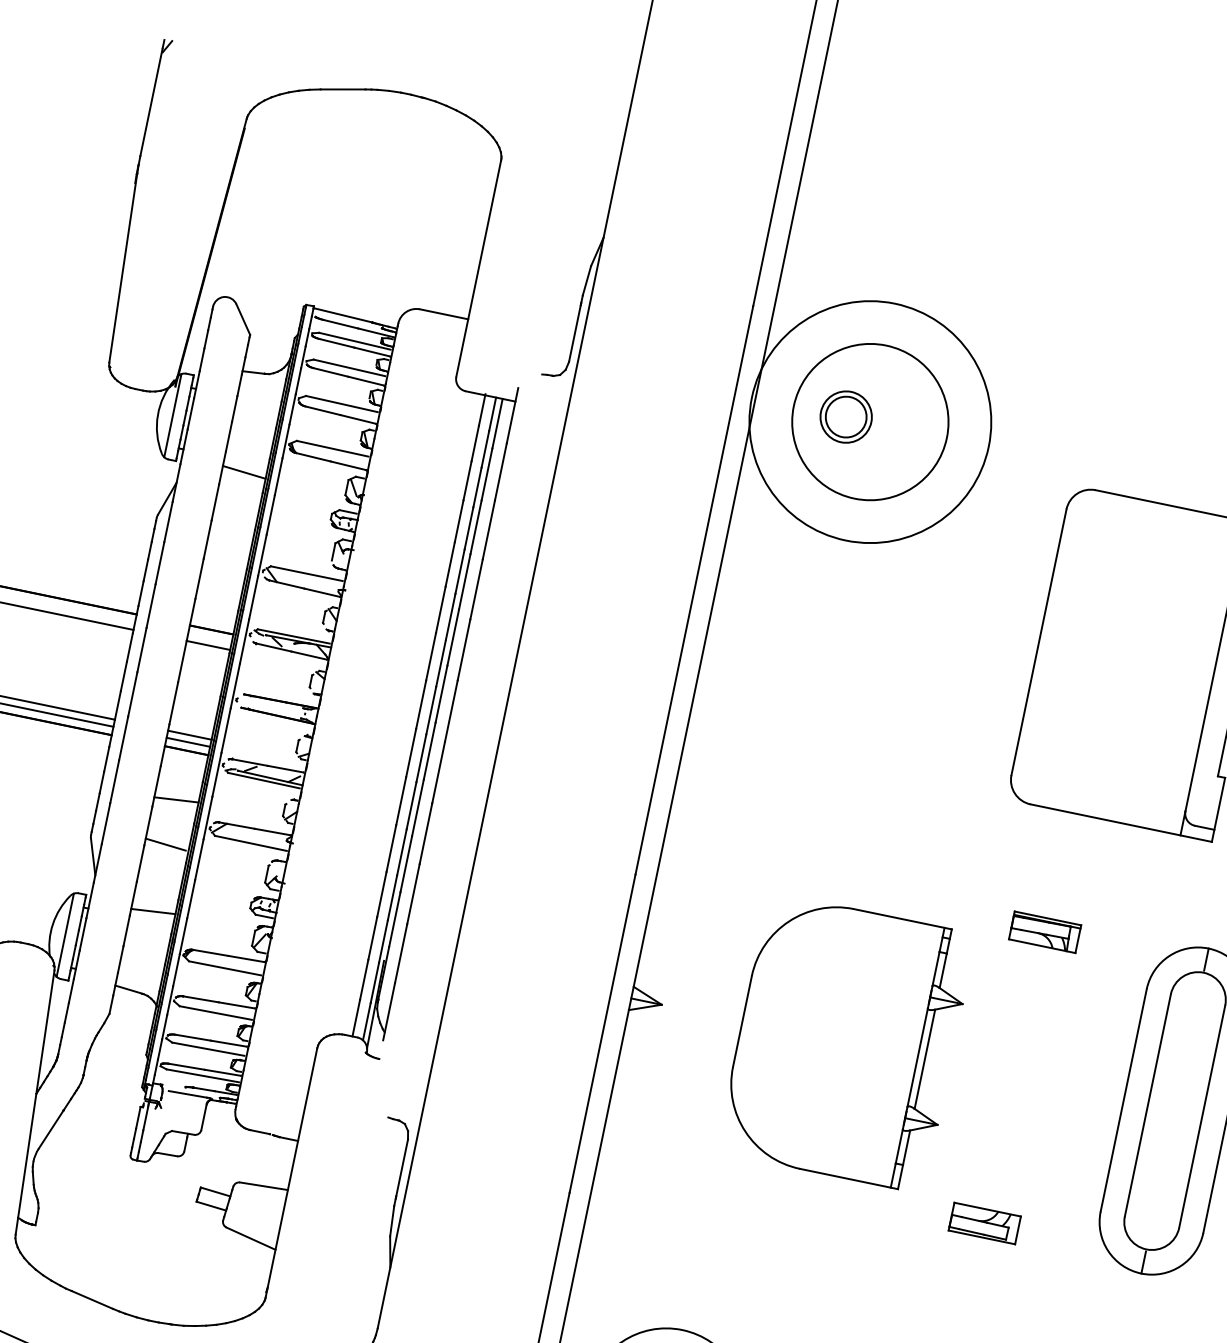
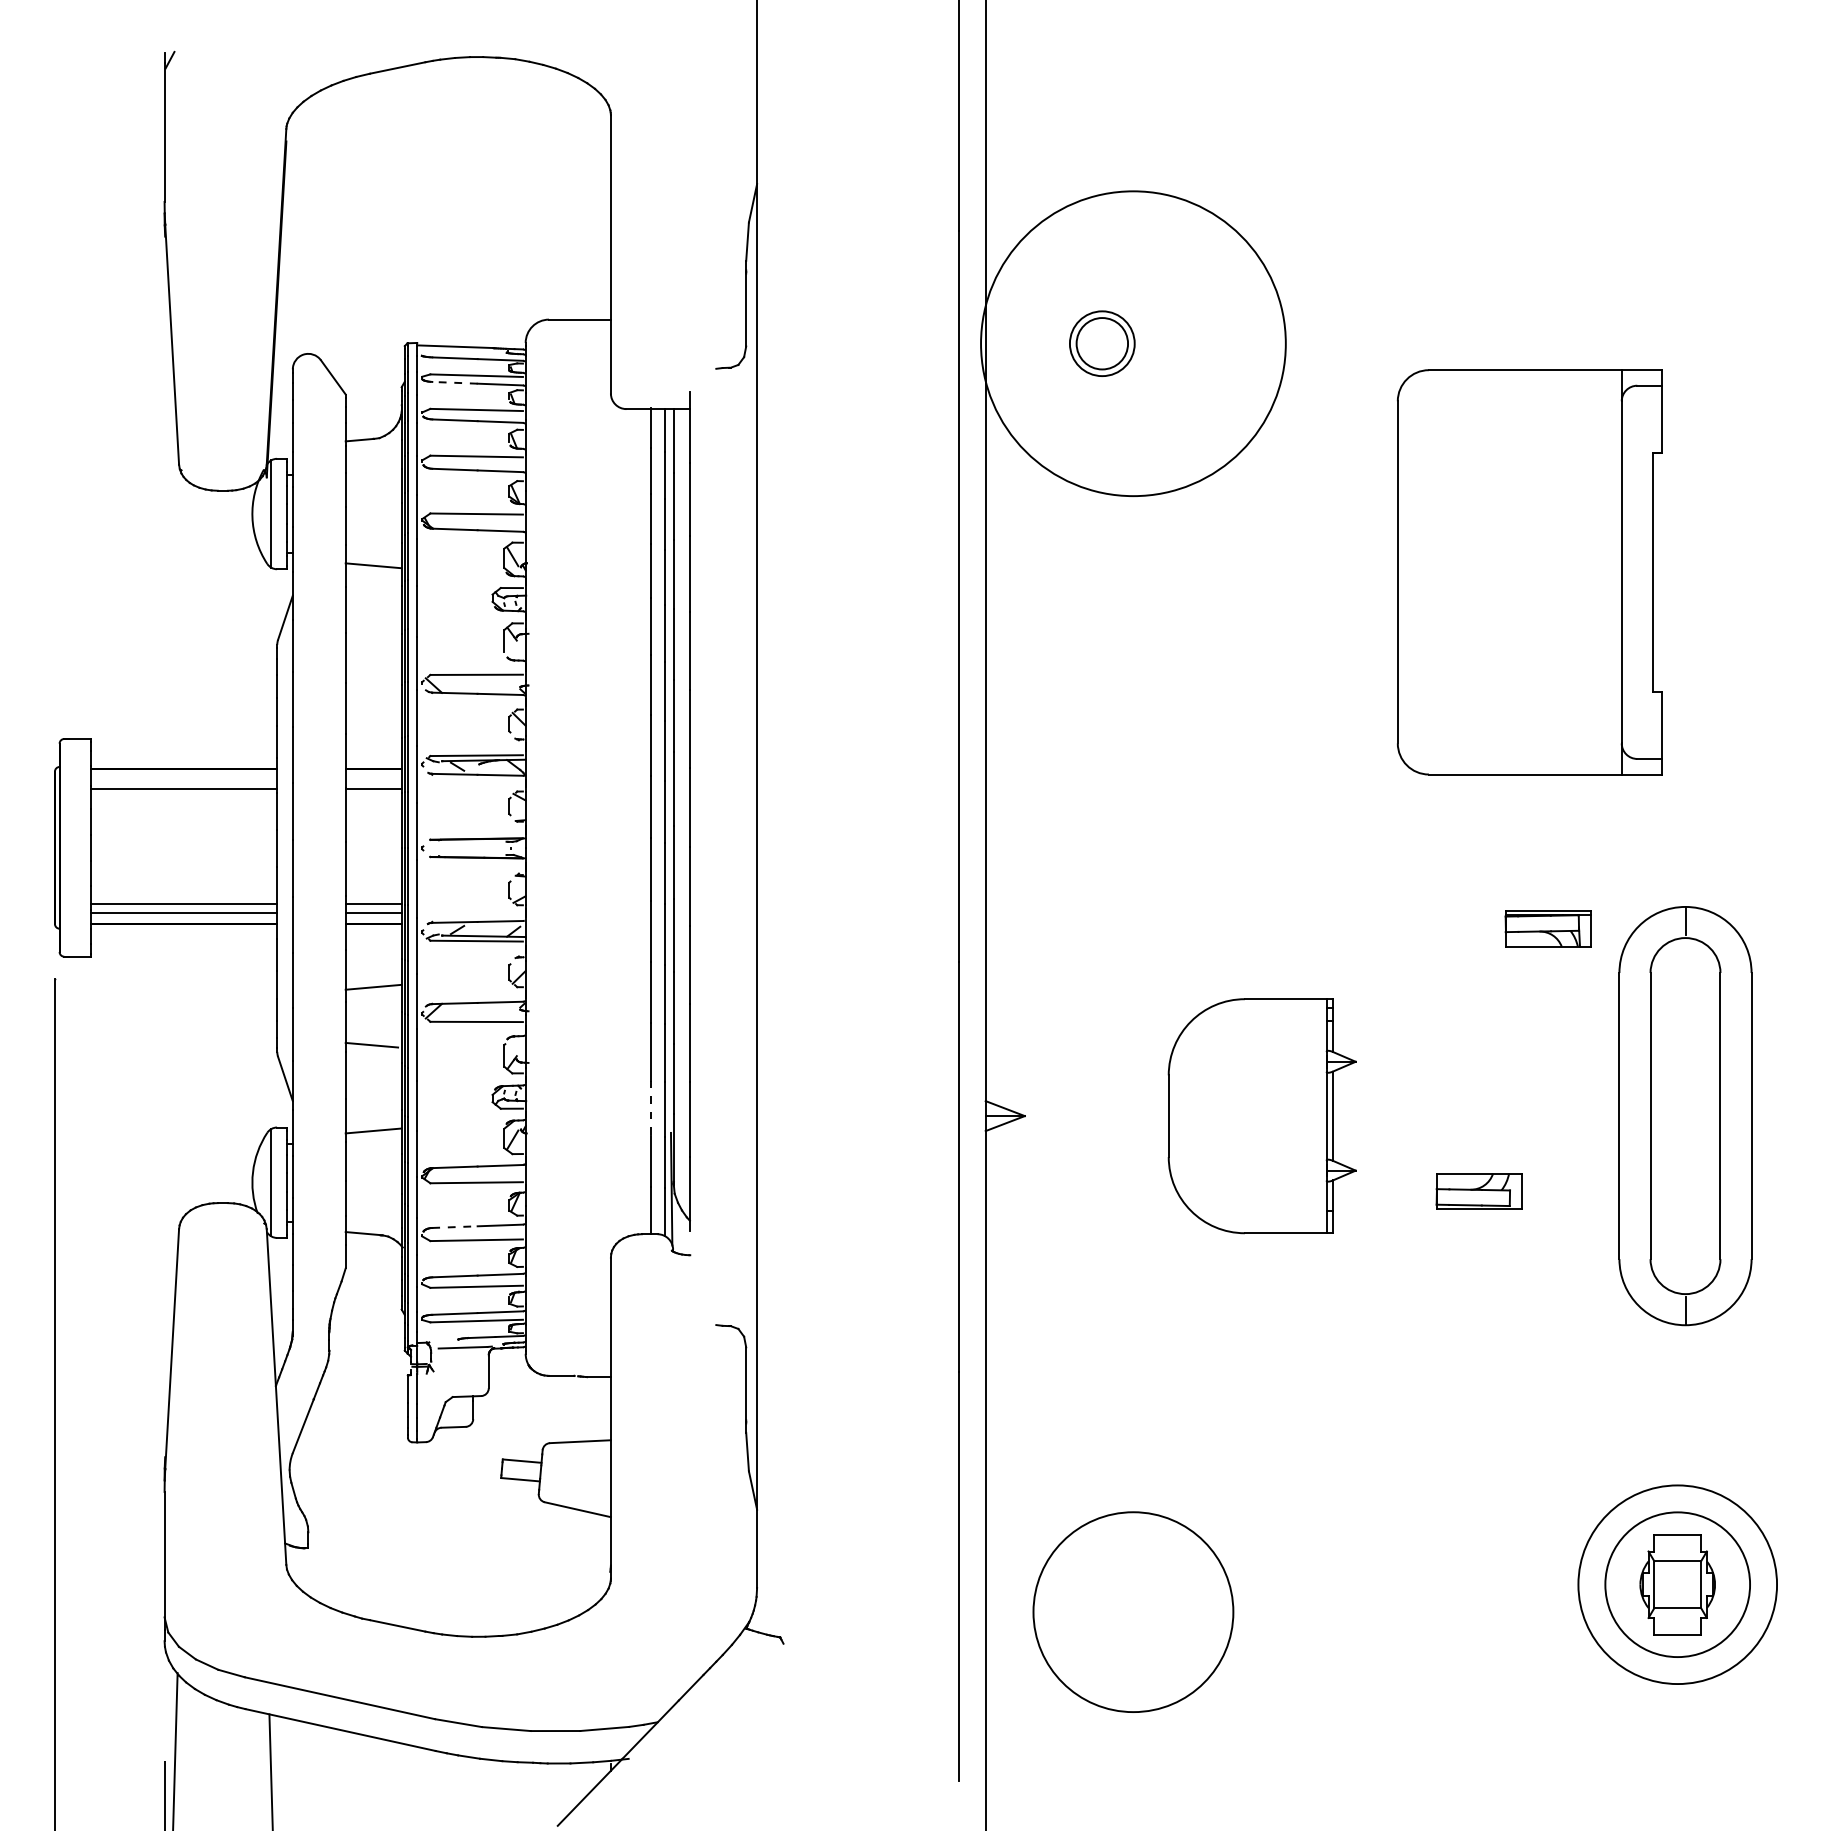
line: (336, 342) -> (454, 382), solid -> dashed
circle: (870, 421) -> (1133, 343), removed
part: (1044, 931) -> (1547, 928), moved
line: (372, 938) -> (651, 1108), solid -> dashed
line: (200, 999) -> (454, 1227), solid -> dashed
part: (845, 1043) -> (1261, 1116), size x0.7
part: (984, 1223) -> (1478, 1191), moved

